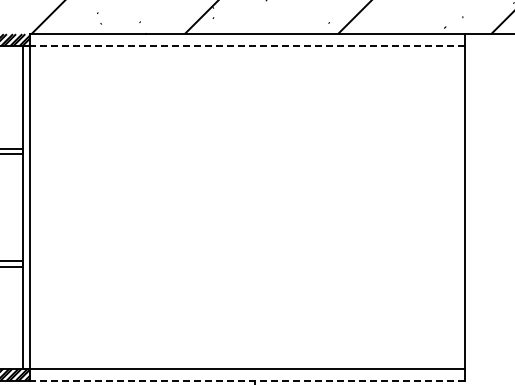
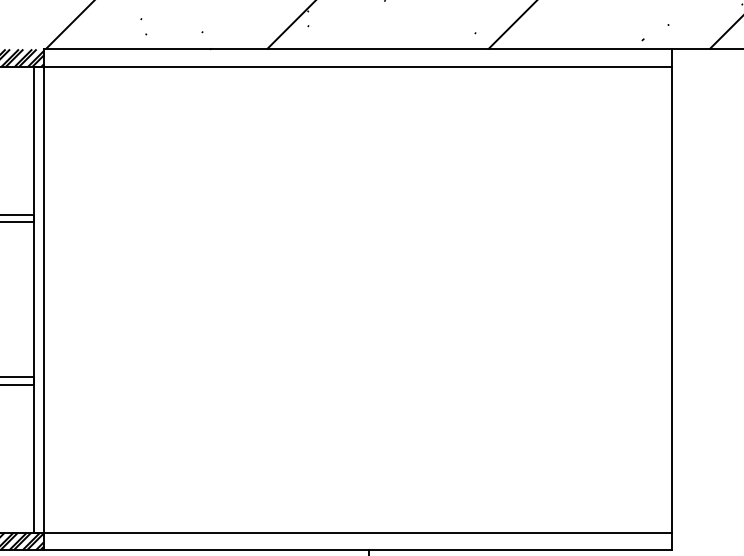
line: (247, 46) -> (357, 67), dashed -> solid
line: (247, 380) -> (357, 549), dashed -> solid

